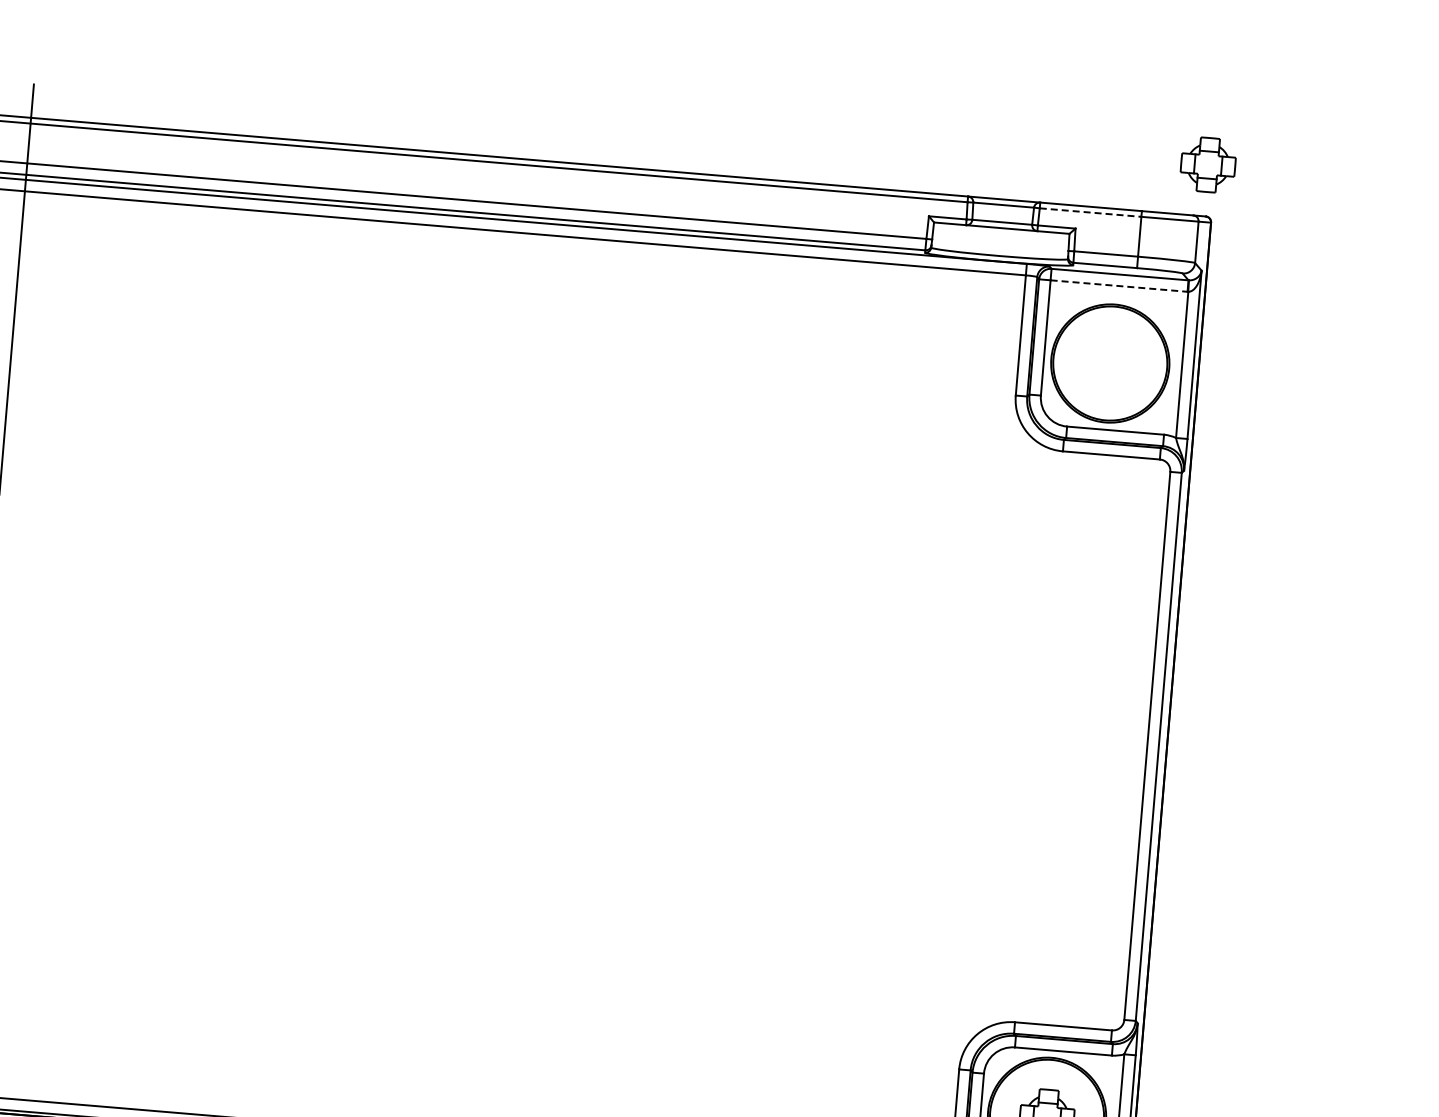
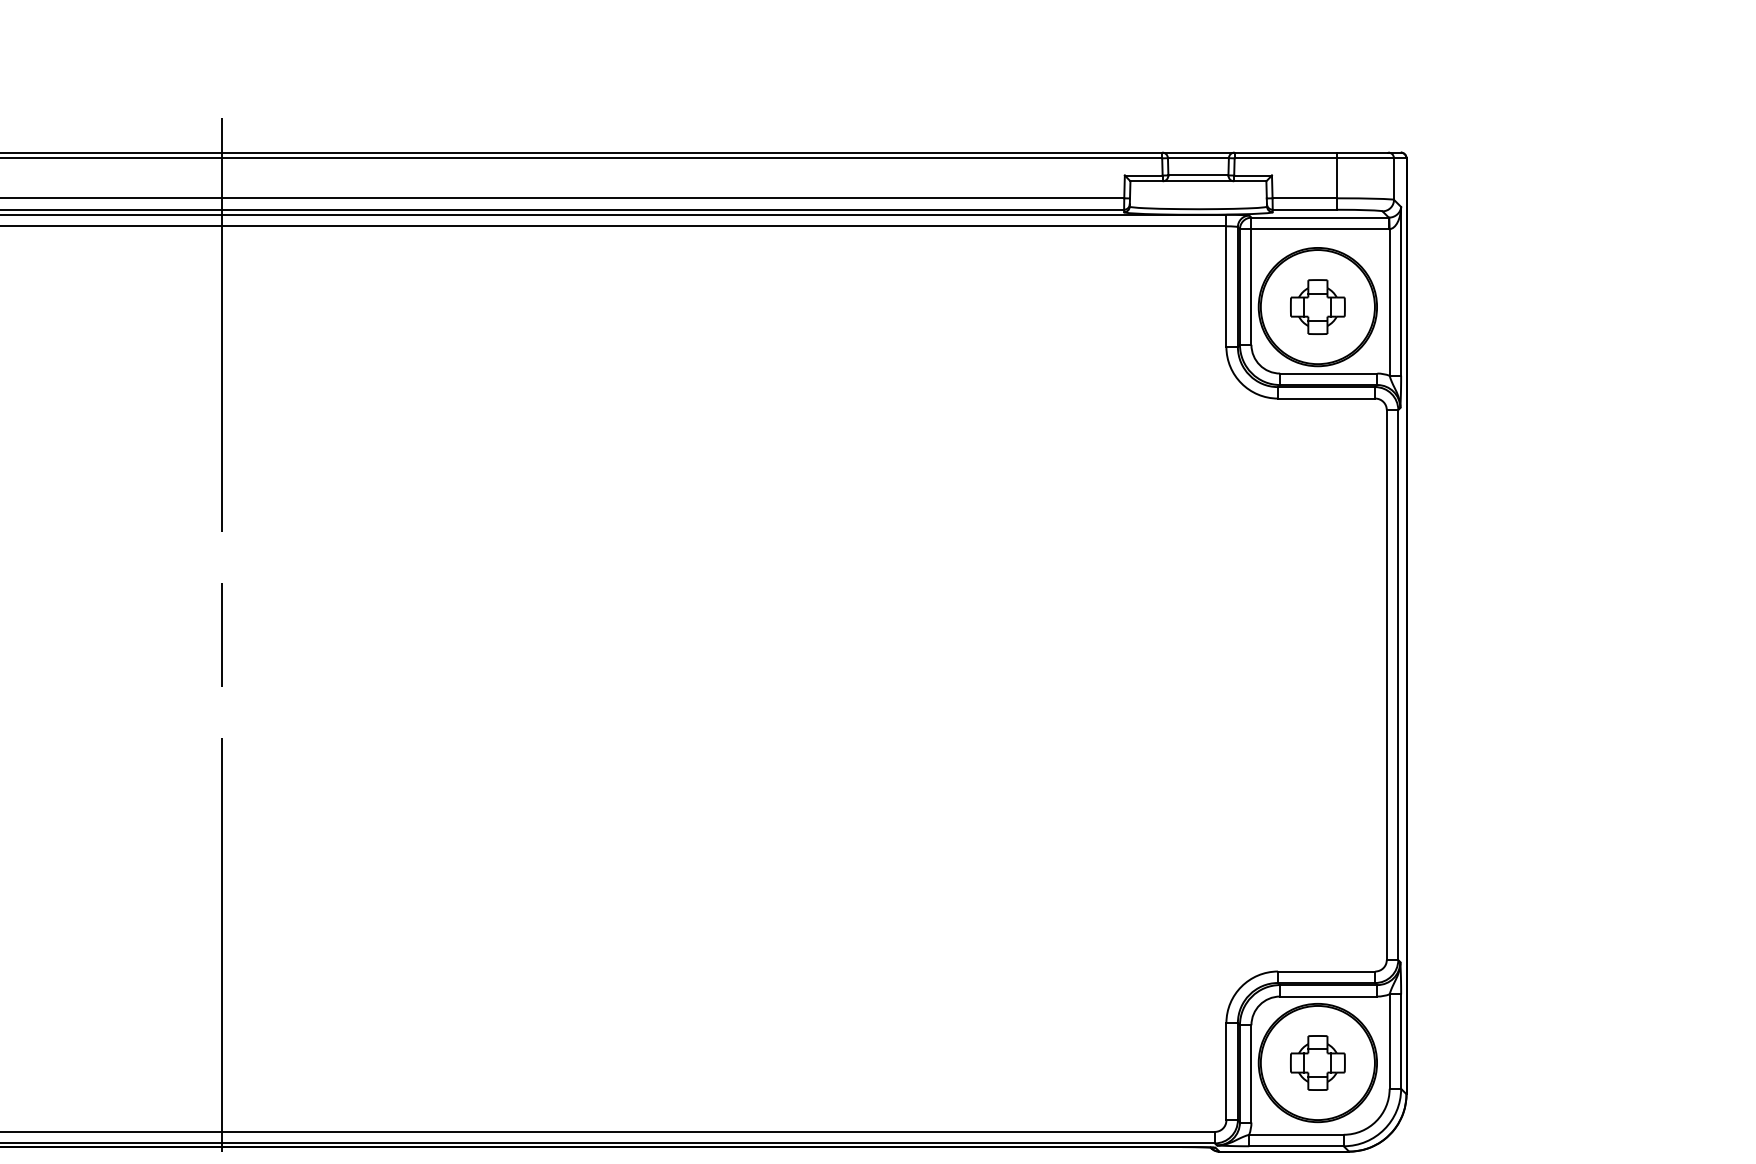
part: (1207, 164) -> (1317, 306), moved
line: (1090, 212) -> (1285, 158), dashed -> solid
line: (1119, 286) -> (1320, 229), dashed -> solid

